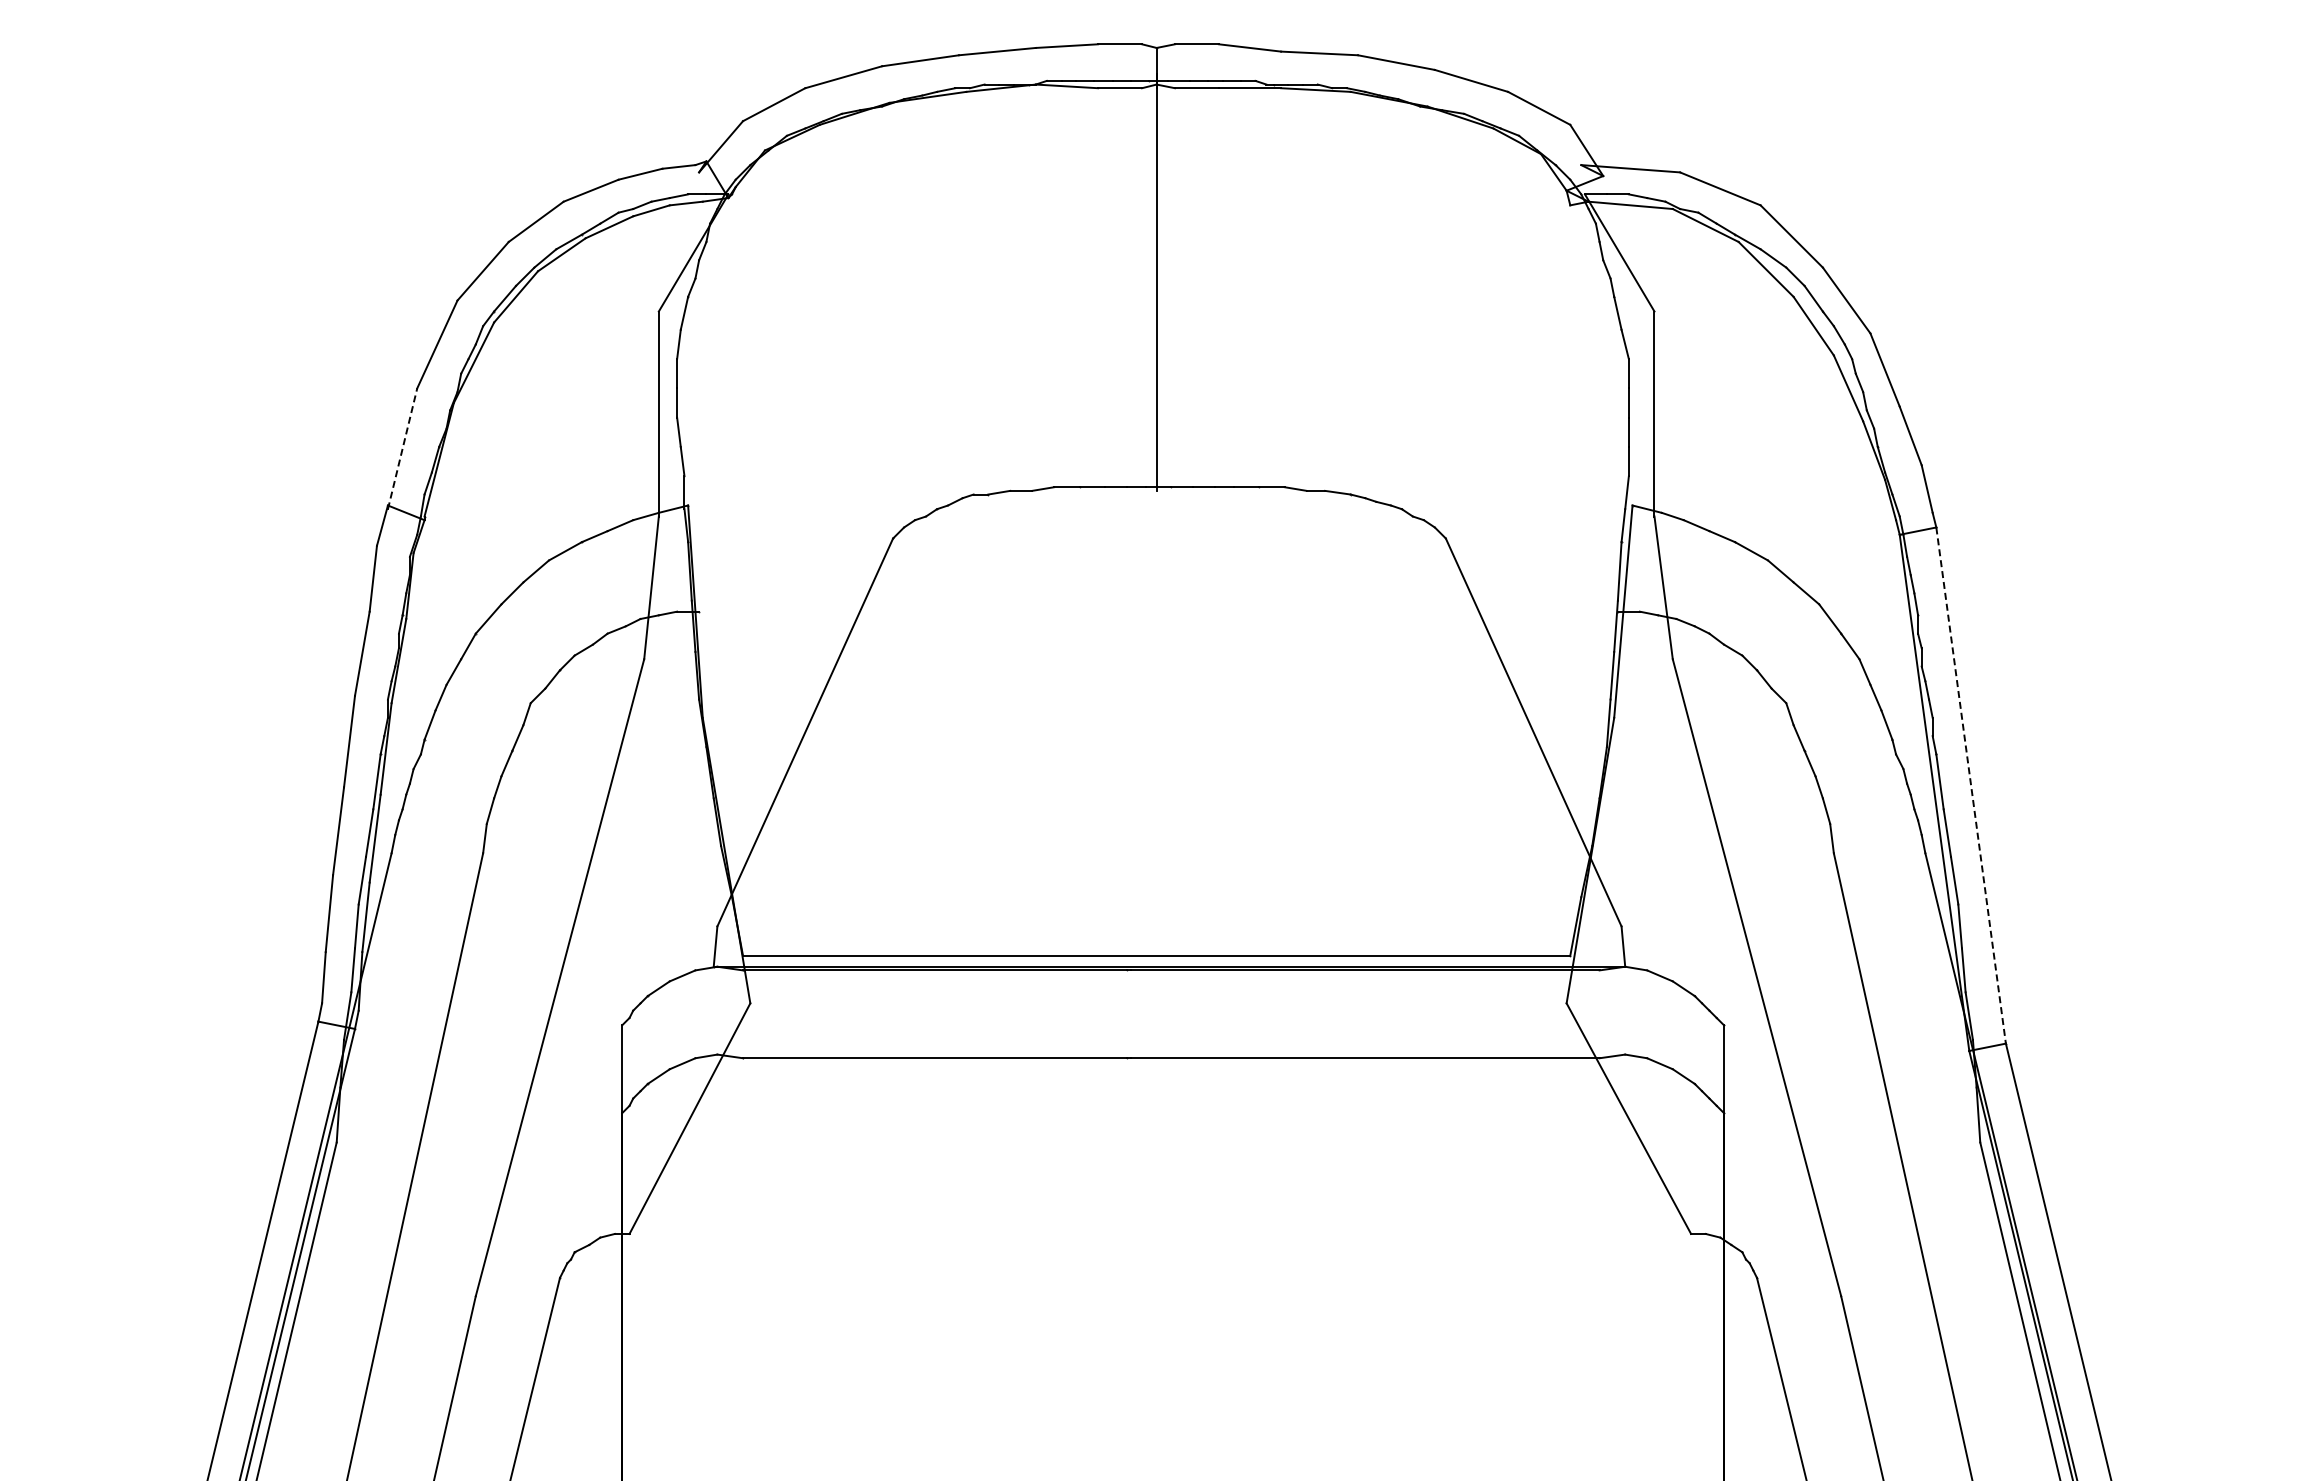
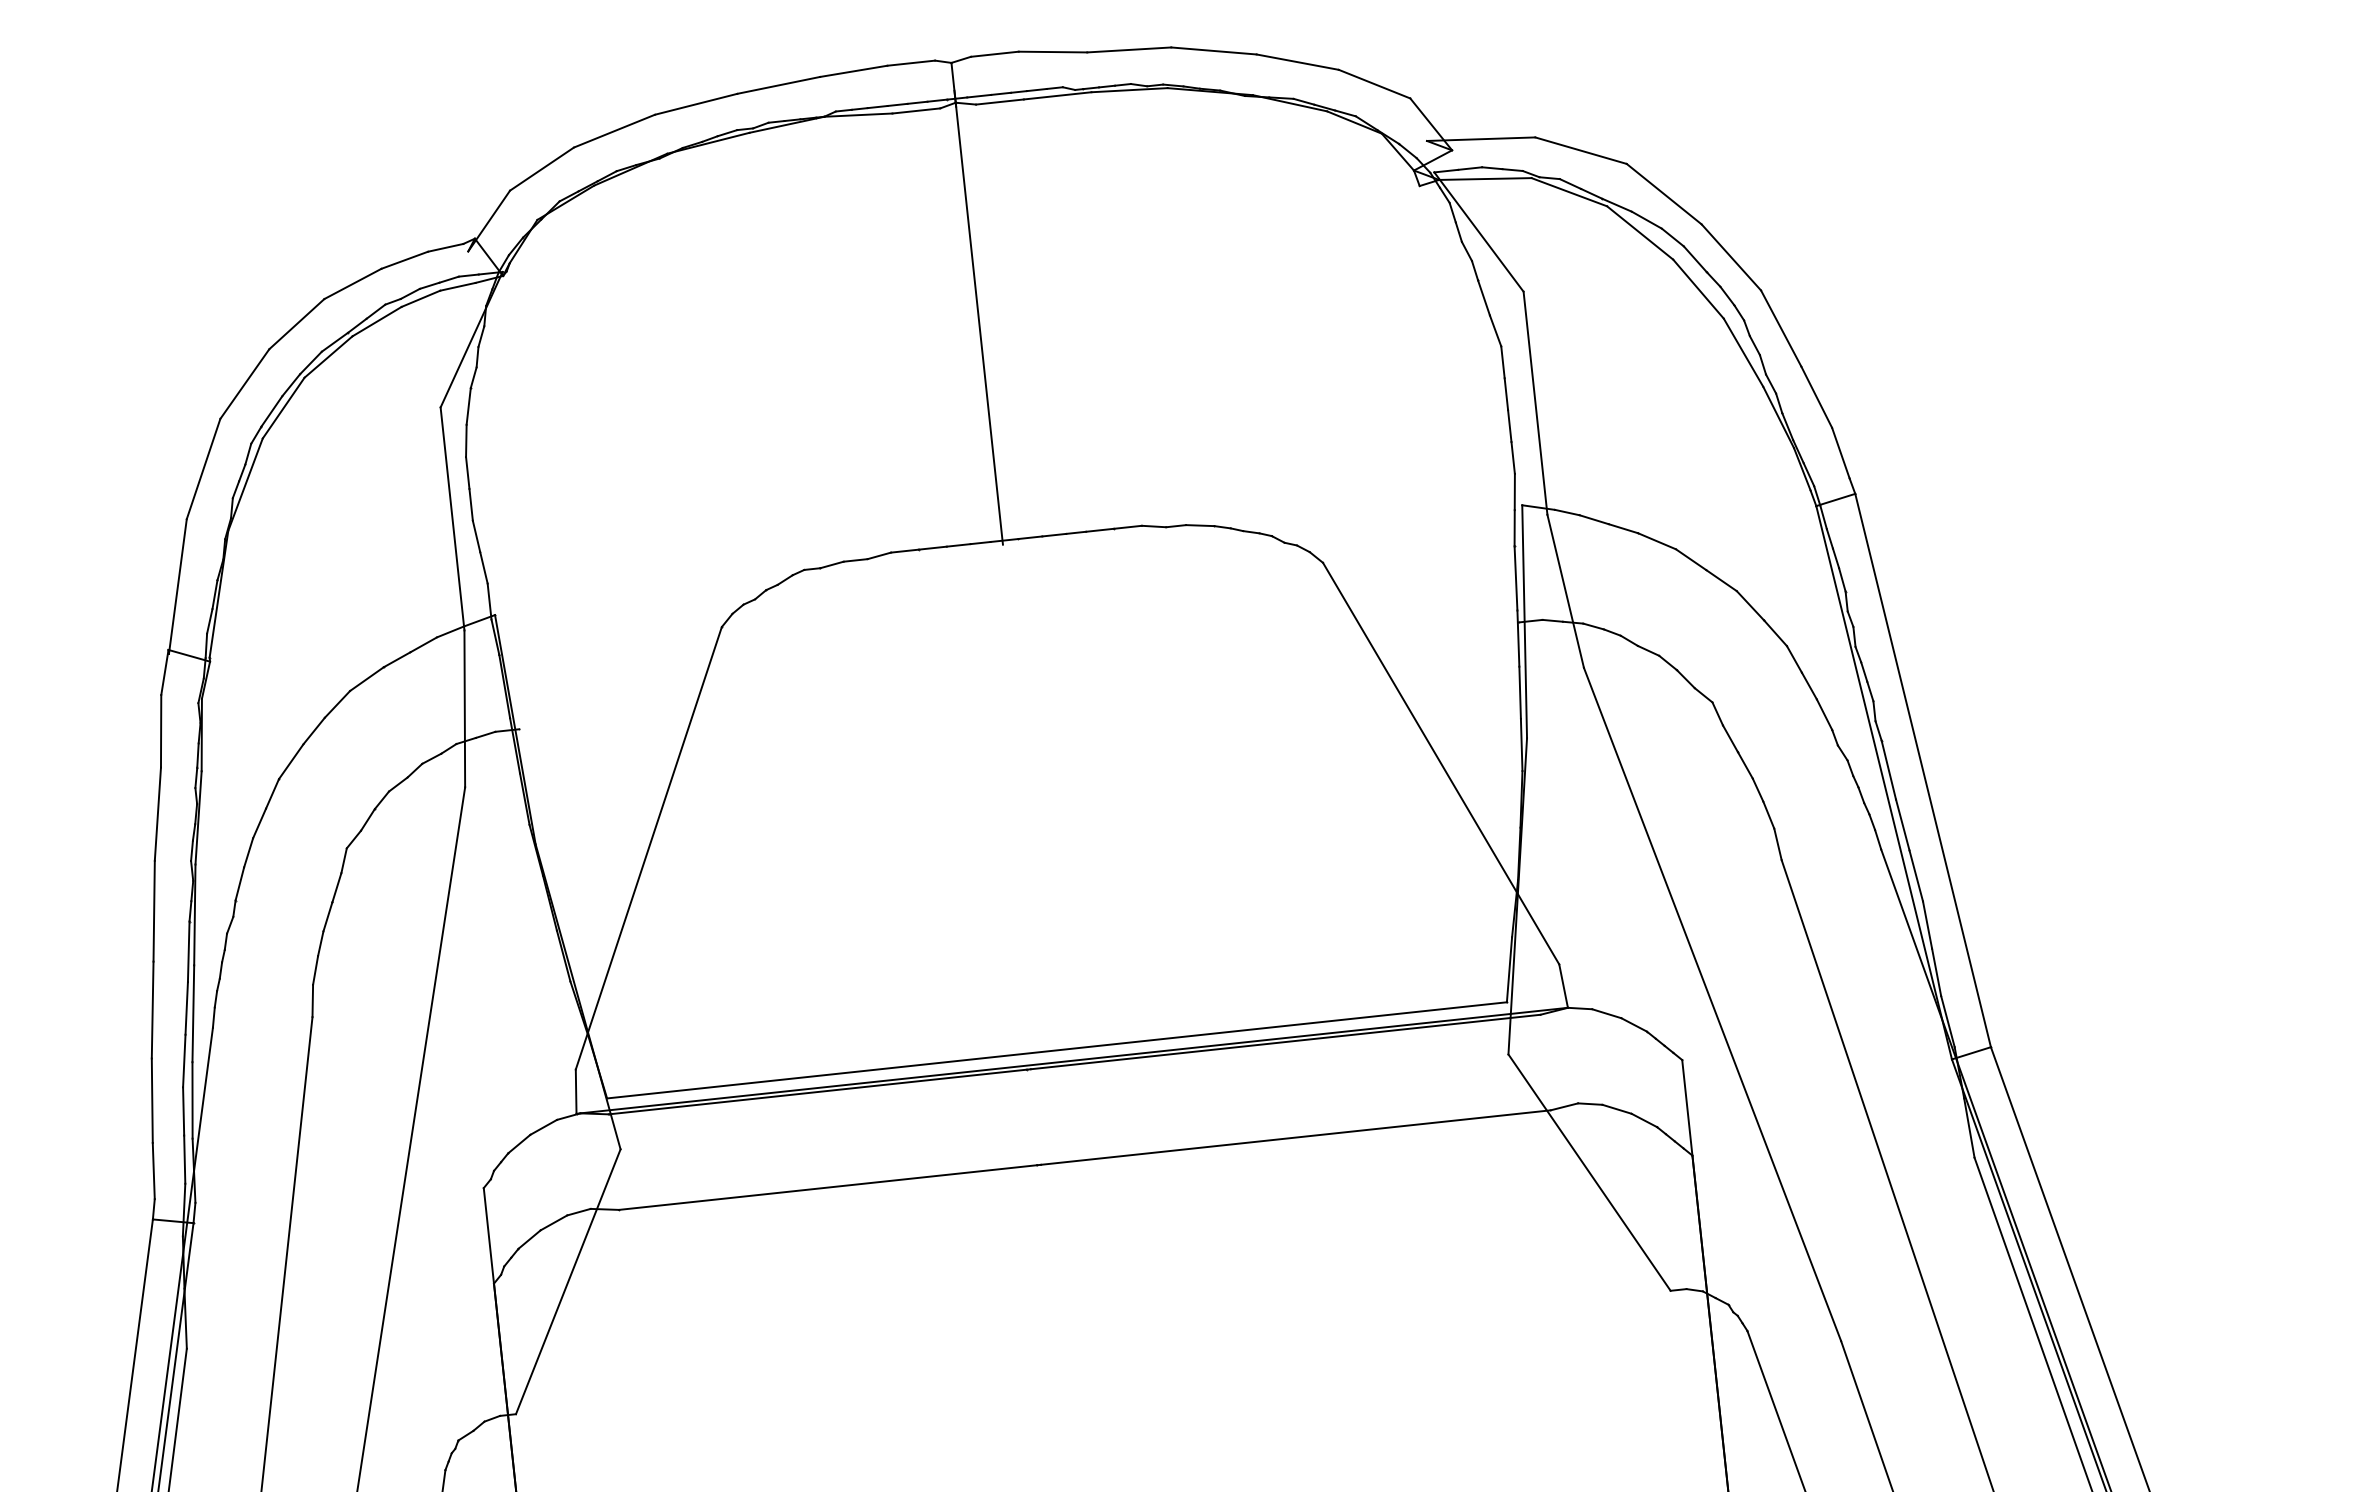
line: (402, 448) -> (177, 586), dashed -> solid
line: (1971, 786) -> (1923, 771), dashed -> solid

